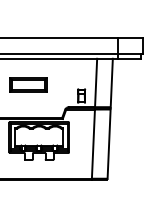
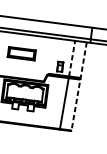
line: (96, 82) -> (72, 58), solid -> dashed
line: (110, 119) -> (79, 87), solid -> dashed

